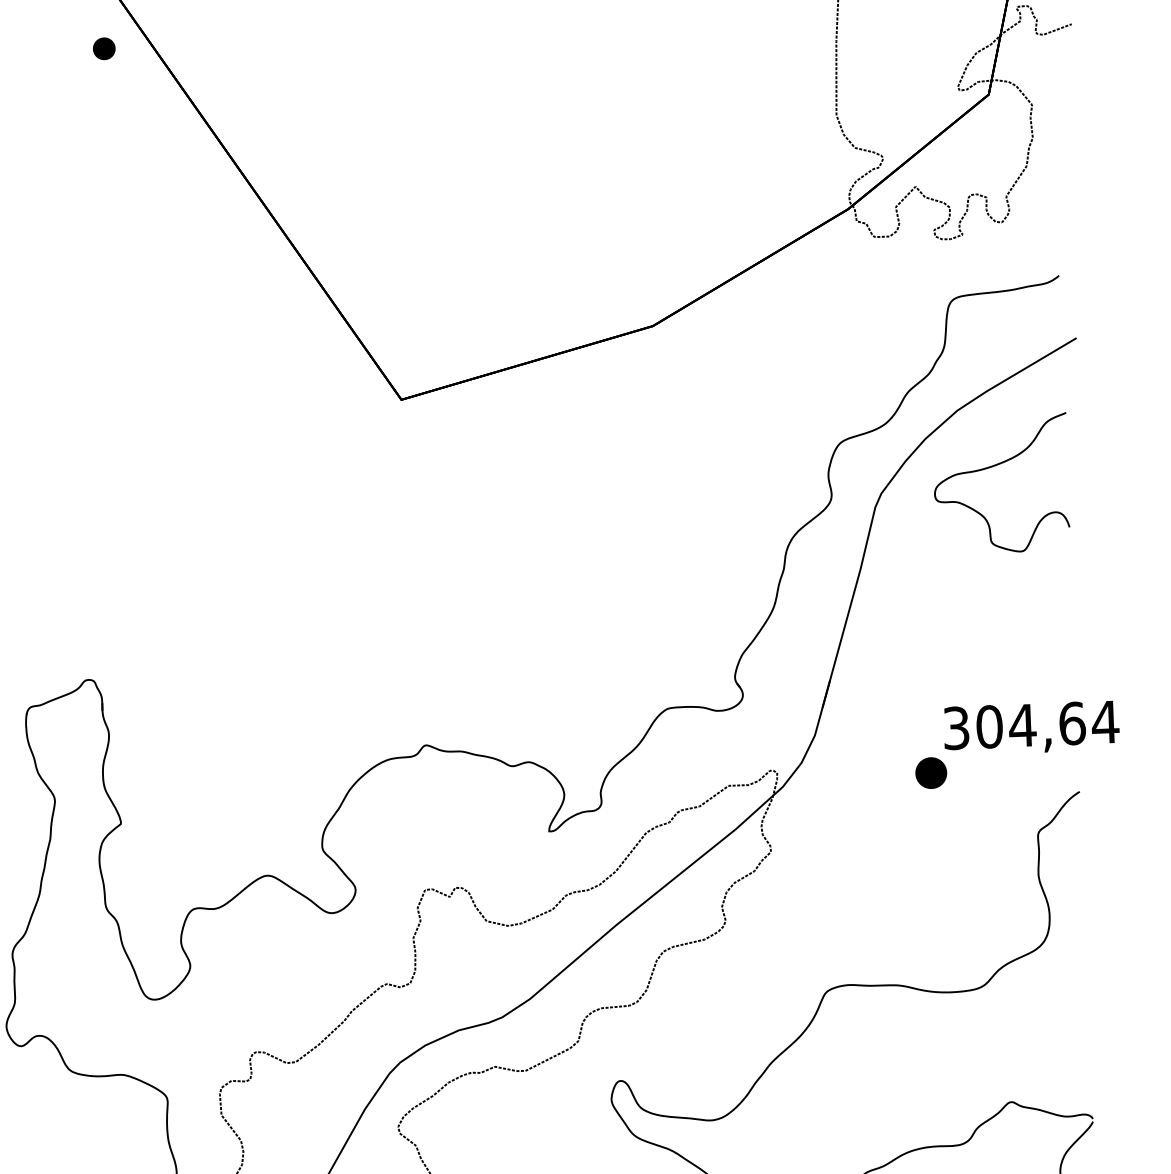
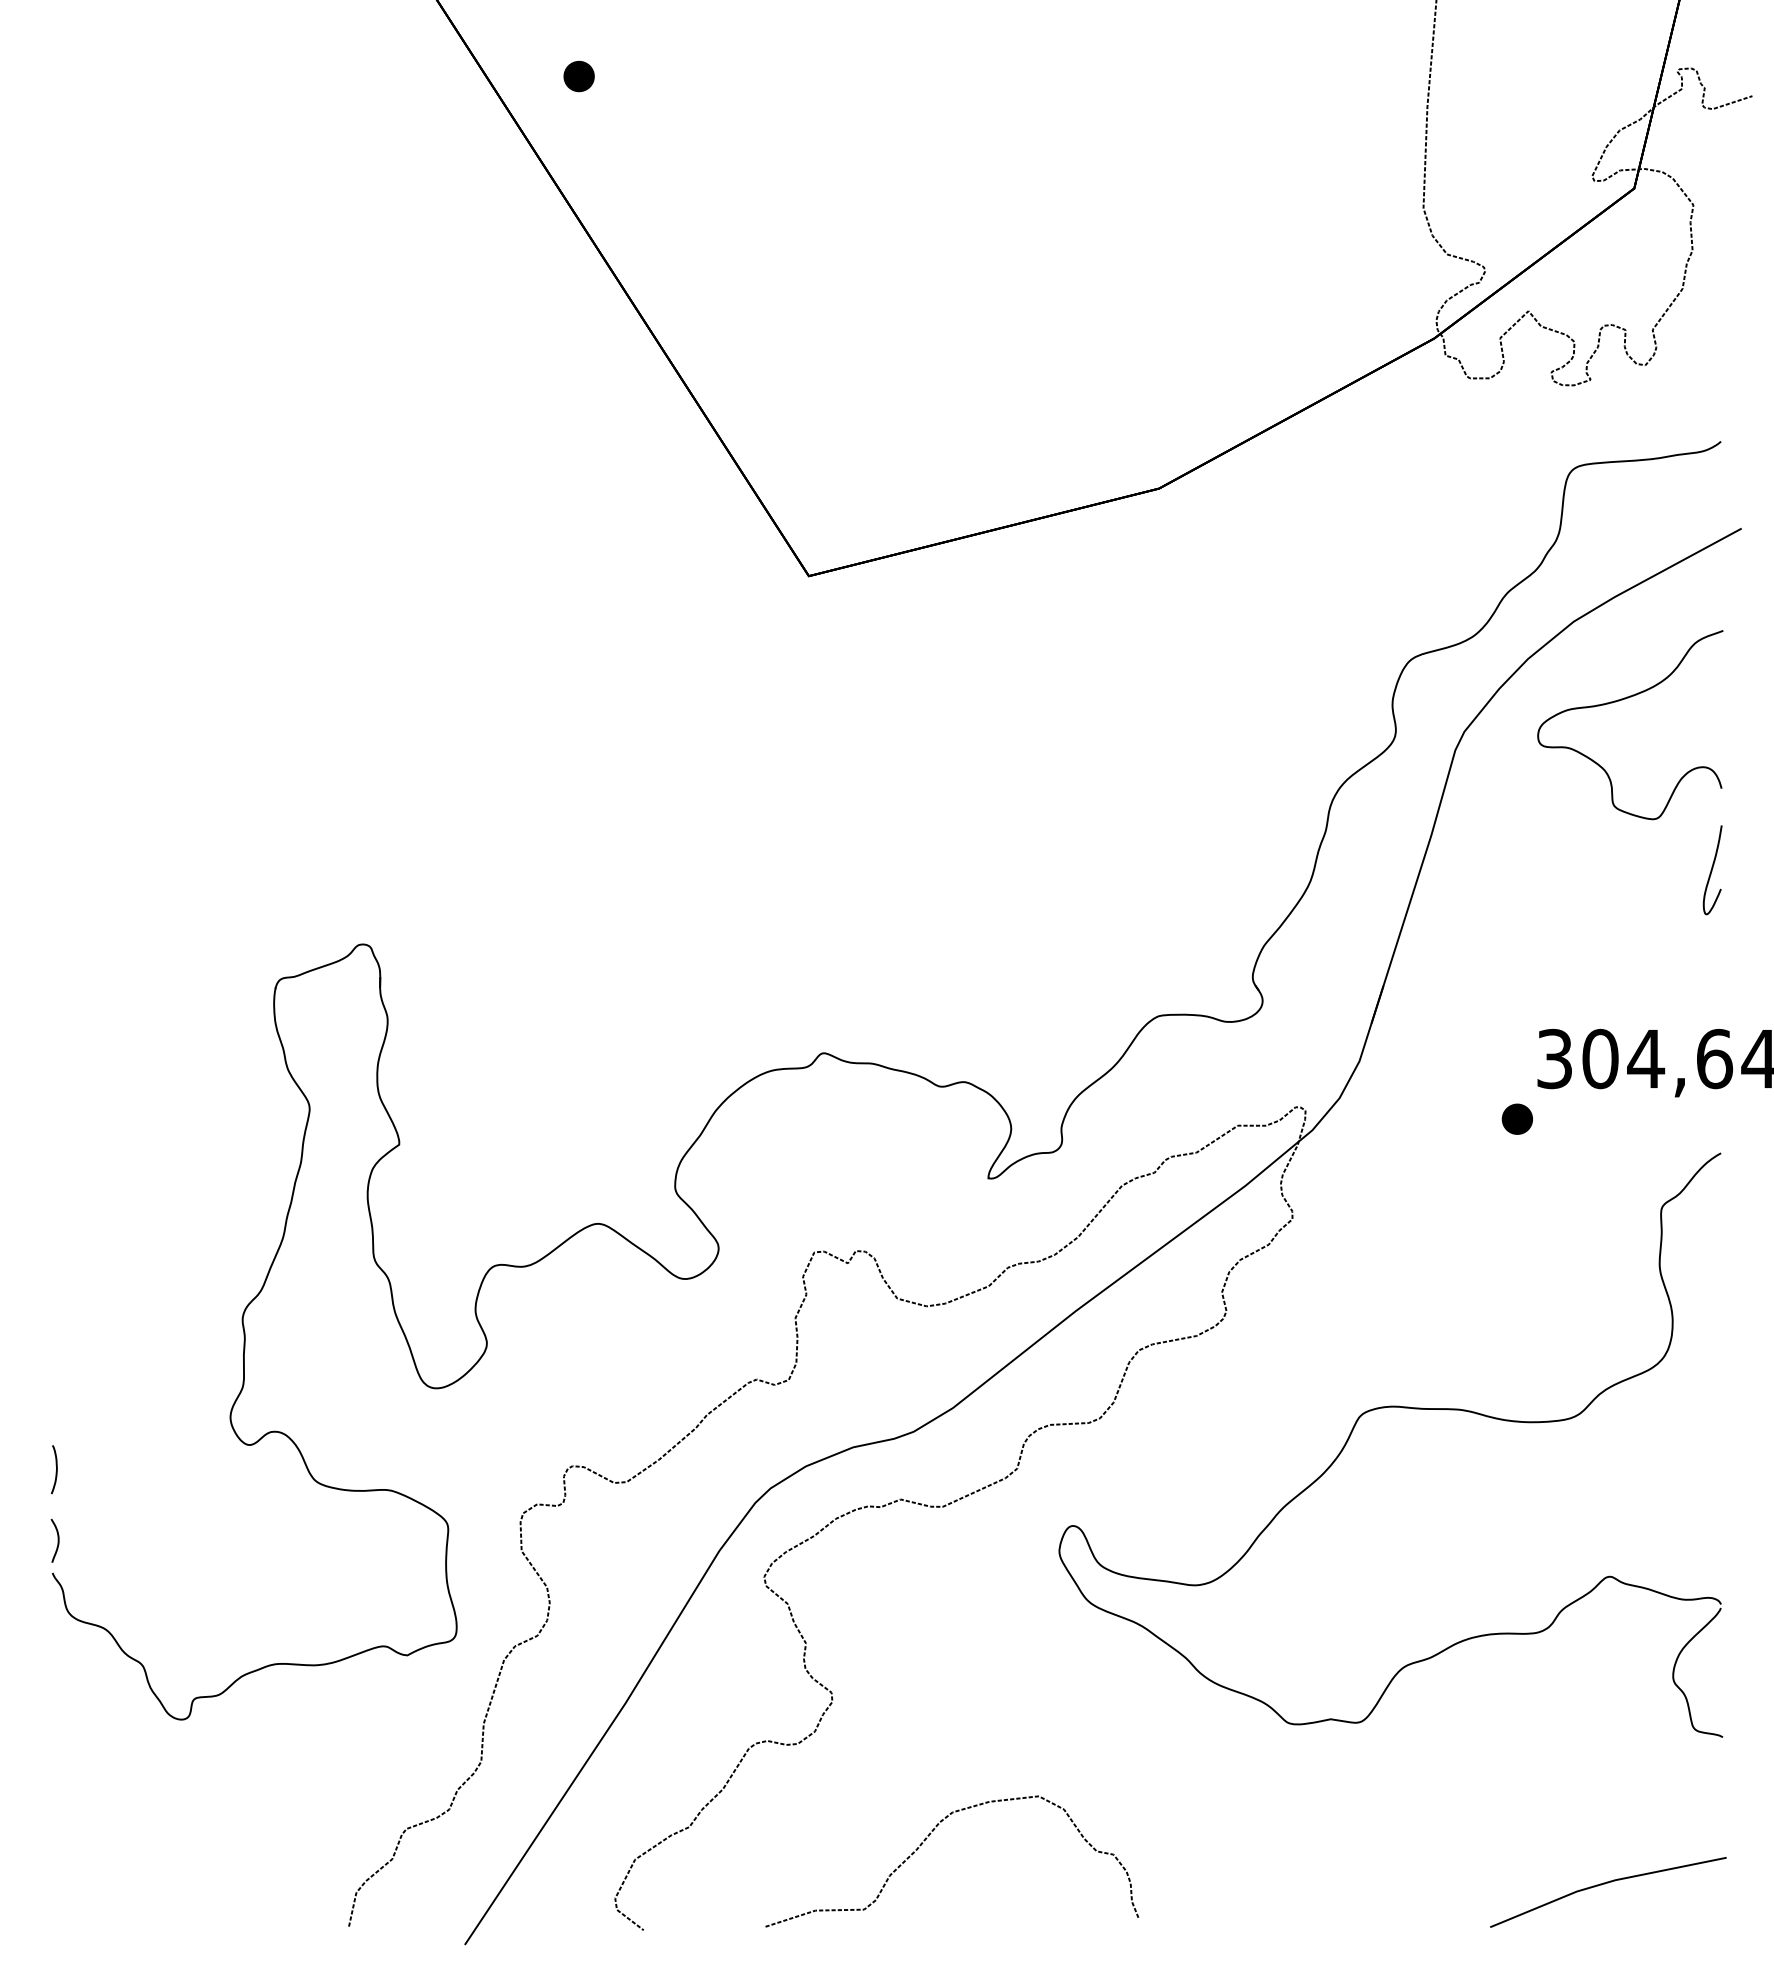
part: (103, 48) -> (578, 76), moved
curve: (1065, 586) -> (1712, 870), added
part: (930, 772) -> (1516, 1118), size x0.71

